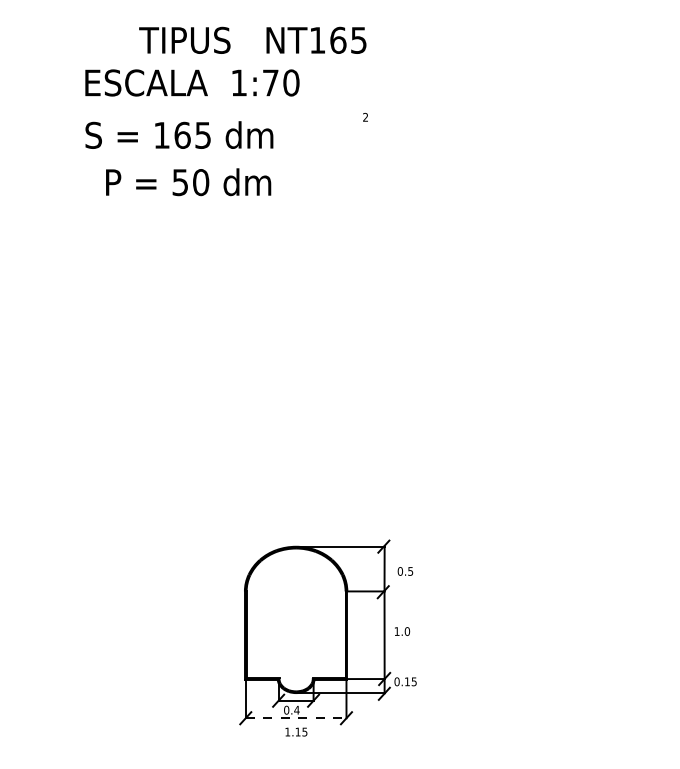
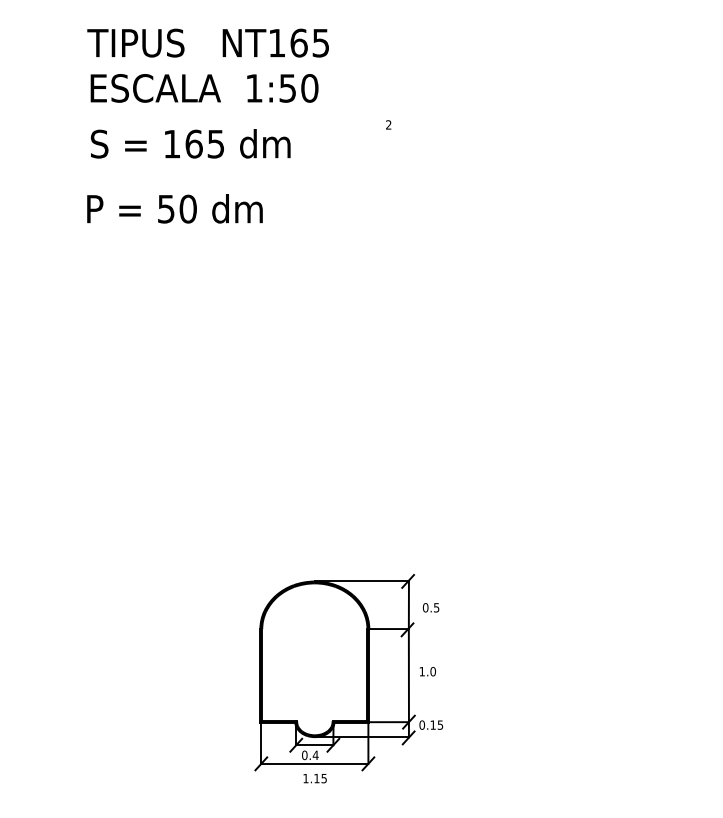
text: (252, 39) -> (207, 42), moved
text: (270, 82) -> (287, 87), 1:70 -> 1:50
text: (188, 182) -> (174, 209), moved
line: (296, 718) -> (315, 764), dashed -> solid

